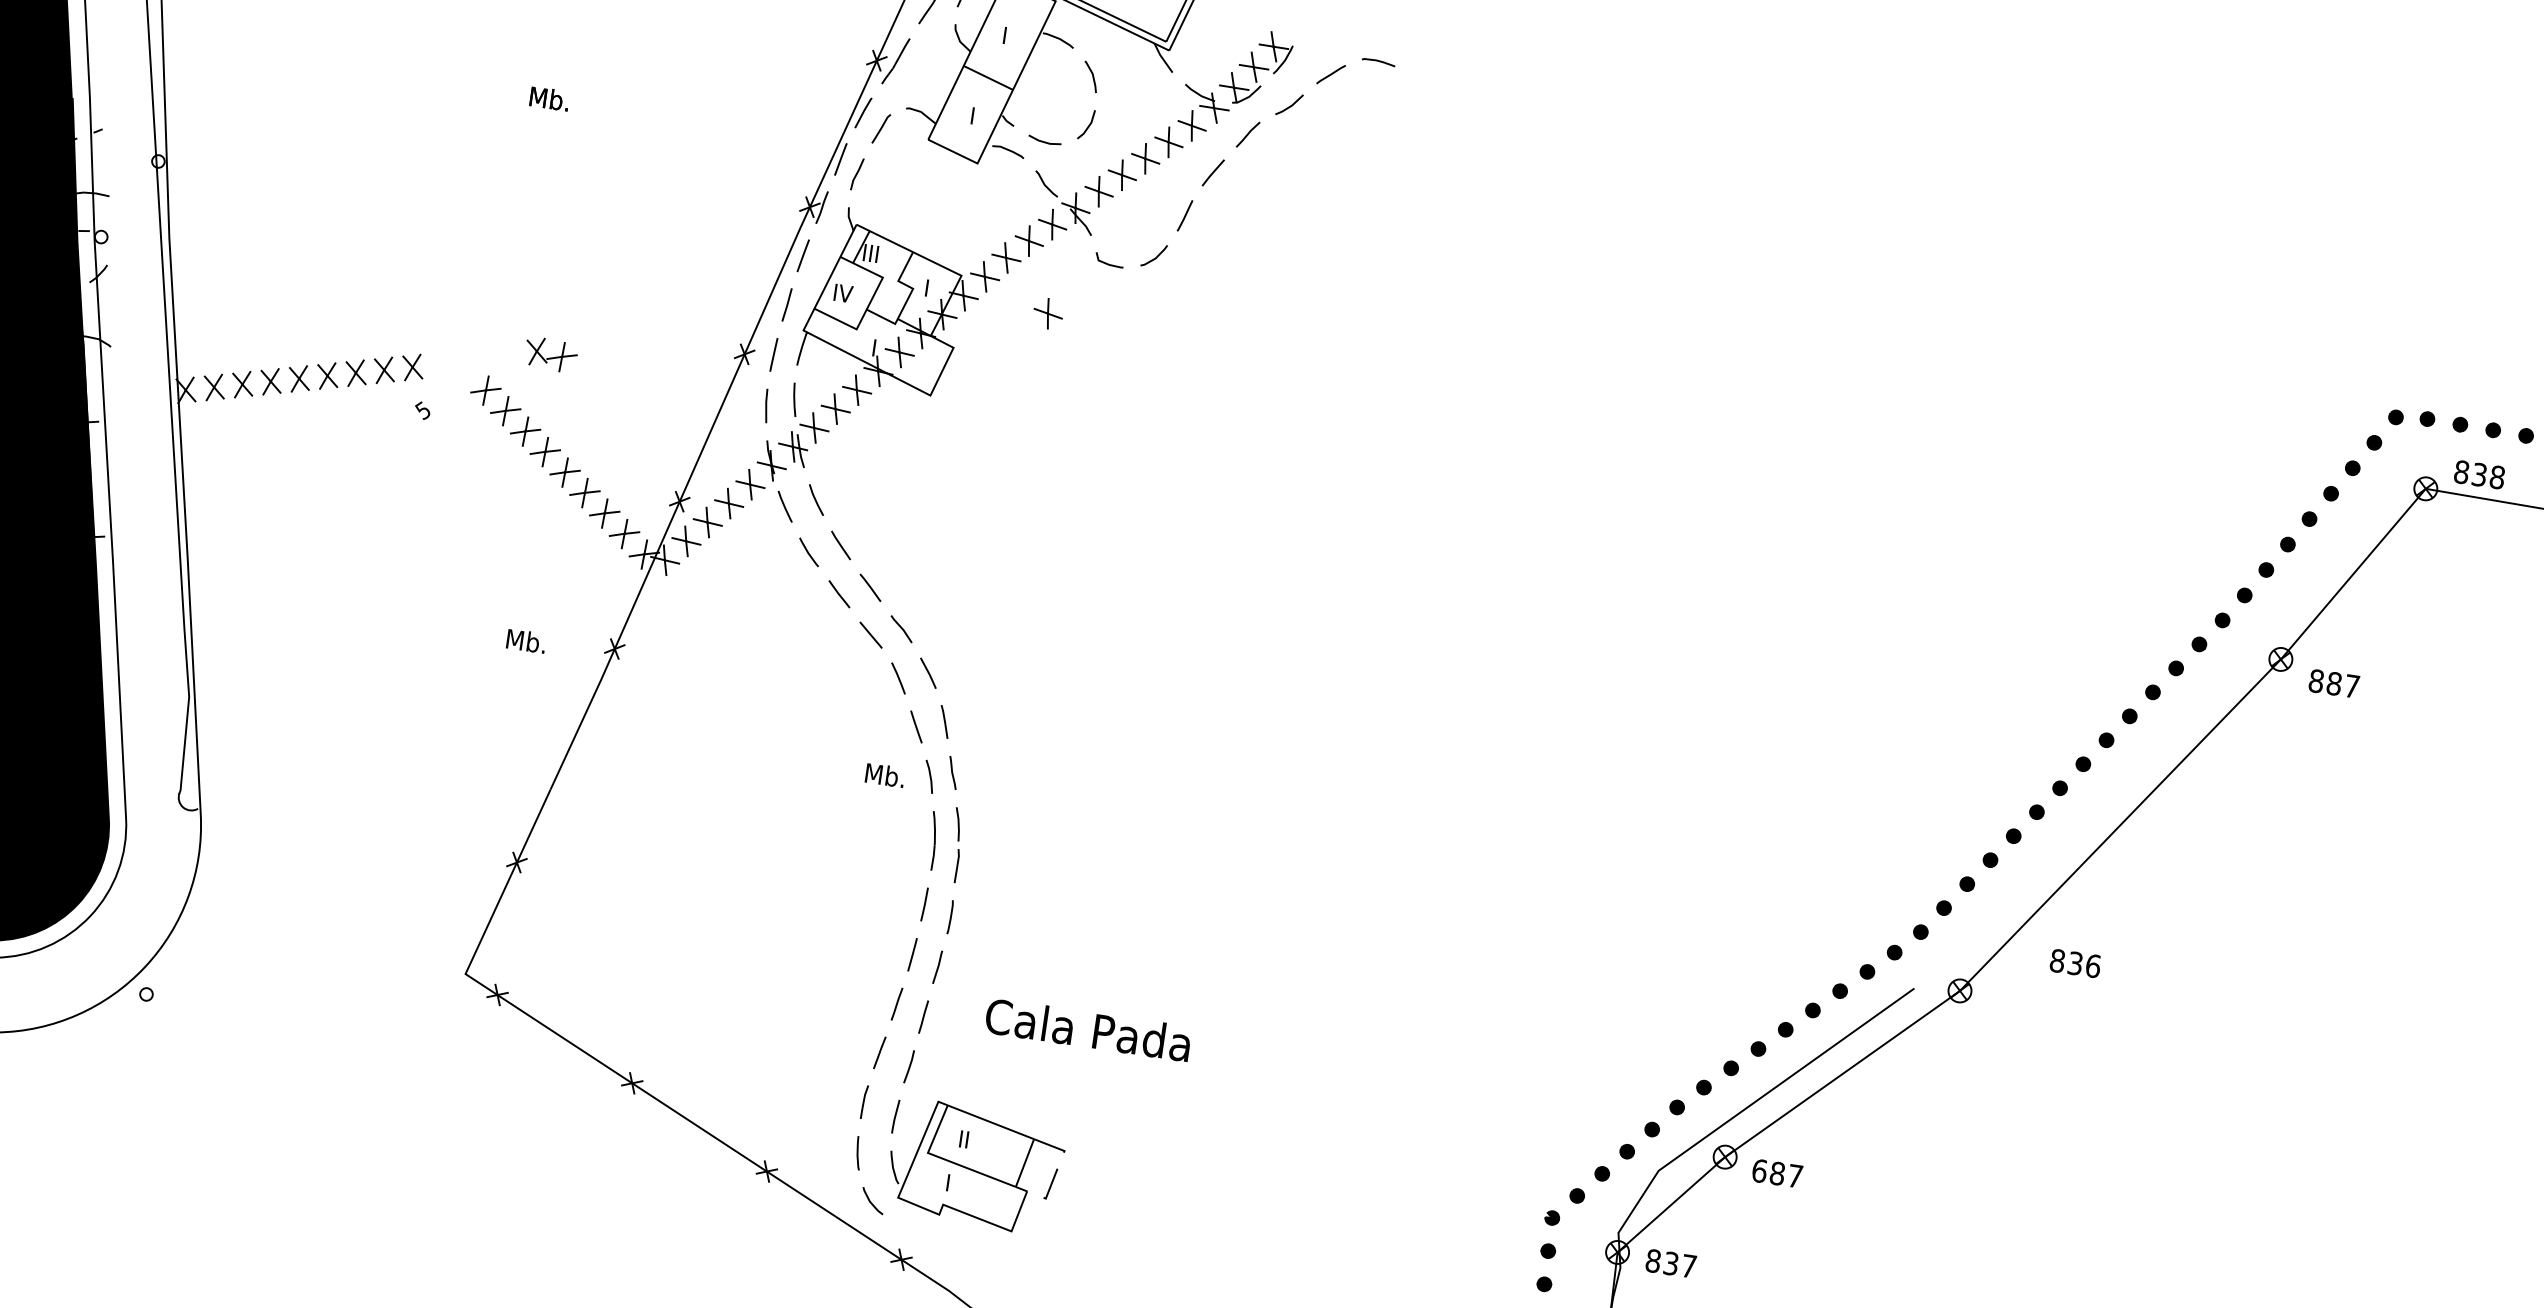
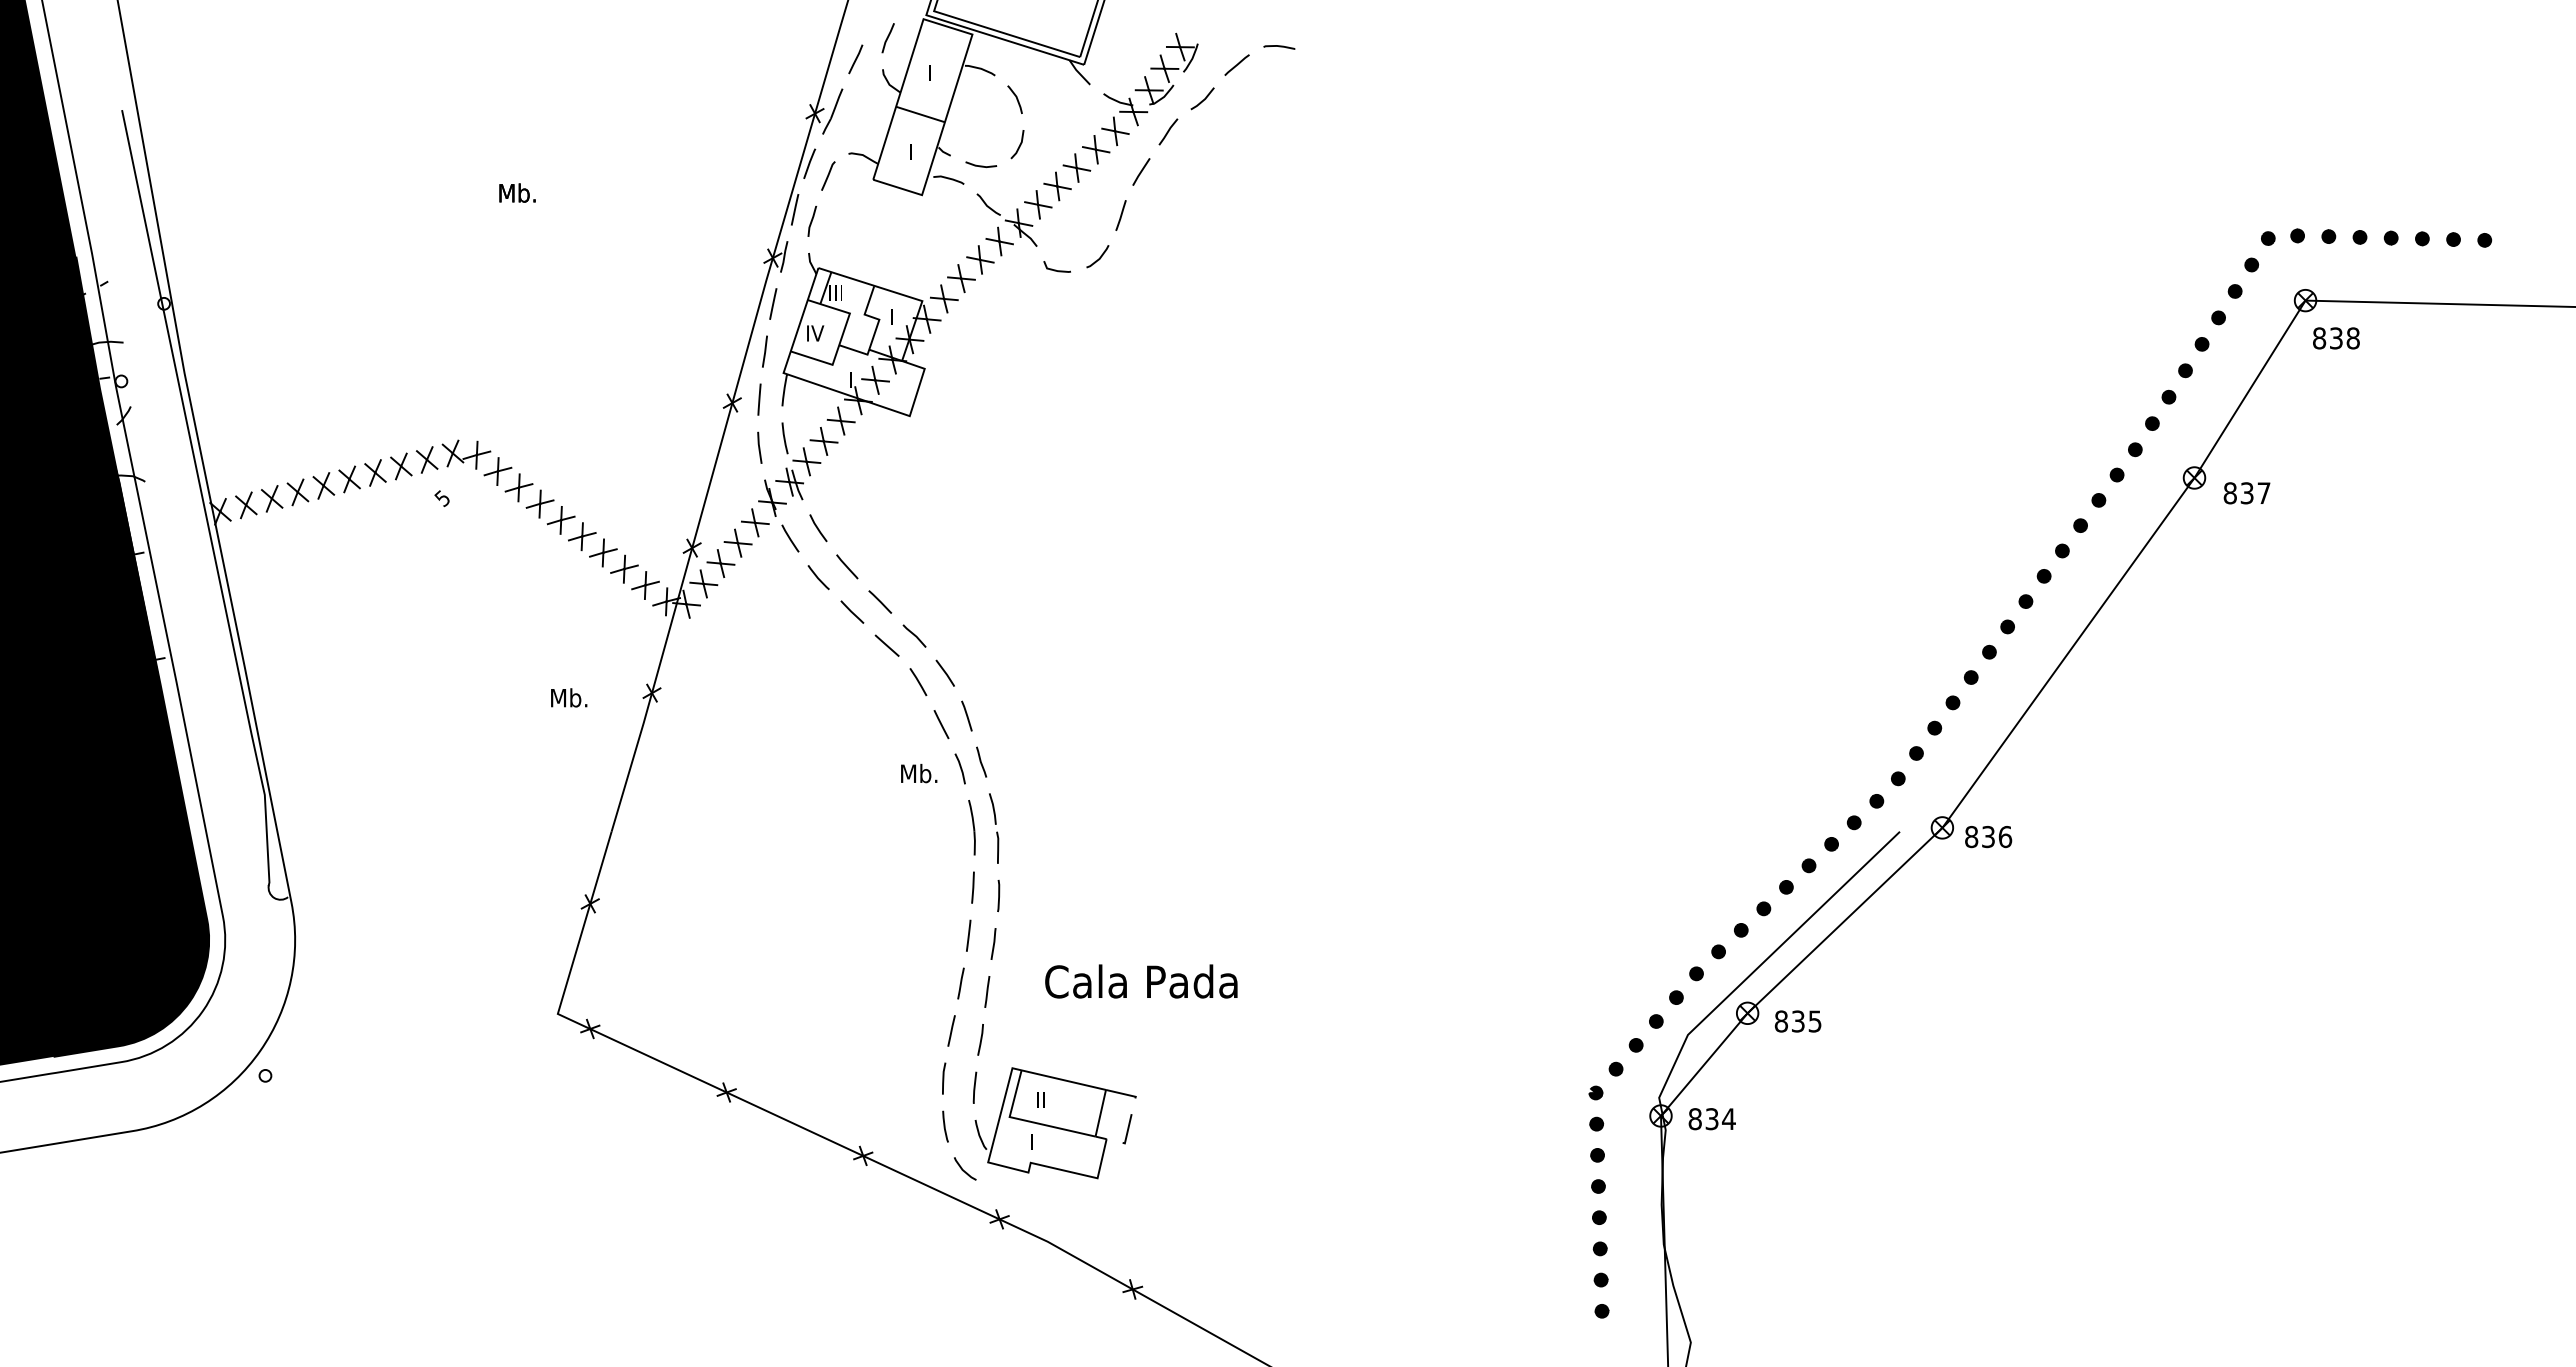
part: (1048, 313) -> (1007, 324), removed
part: (551, 354) -> (466, 454), moved
text: (2479, 474) -> (2336, 338), moved
text: (2333, 683) -> (2246, 493), 887 -> 837
text: (2075, 964) -> (1988, 837), moved
text: (1776, 1173) -> (1797, 1021), 687 -> 835
text: (1688, 1265) -> (1728, 1118), 837 -> 834

